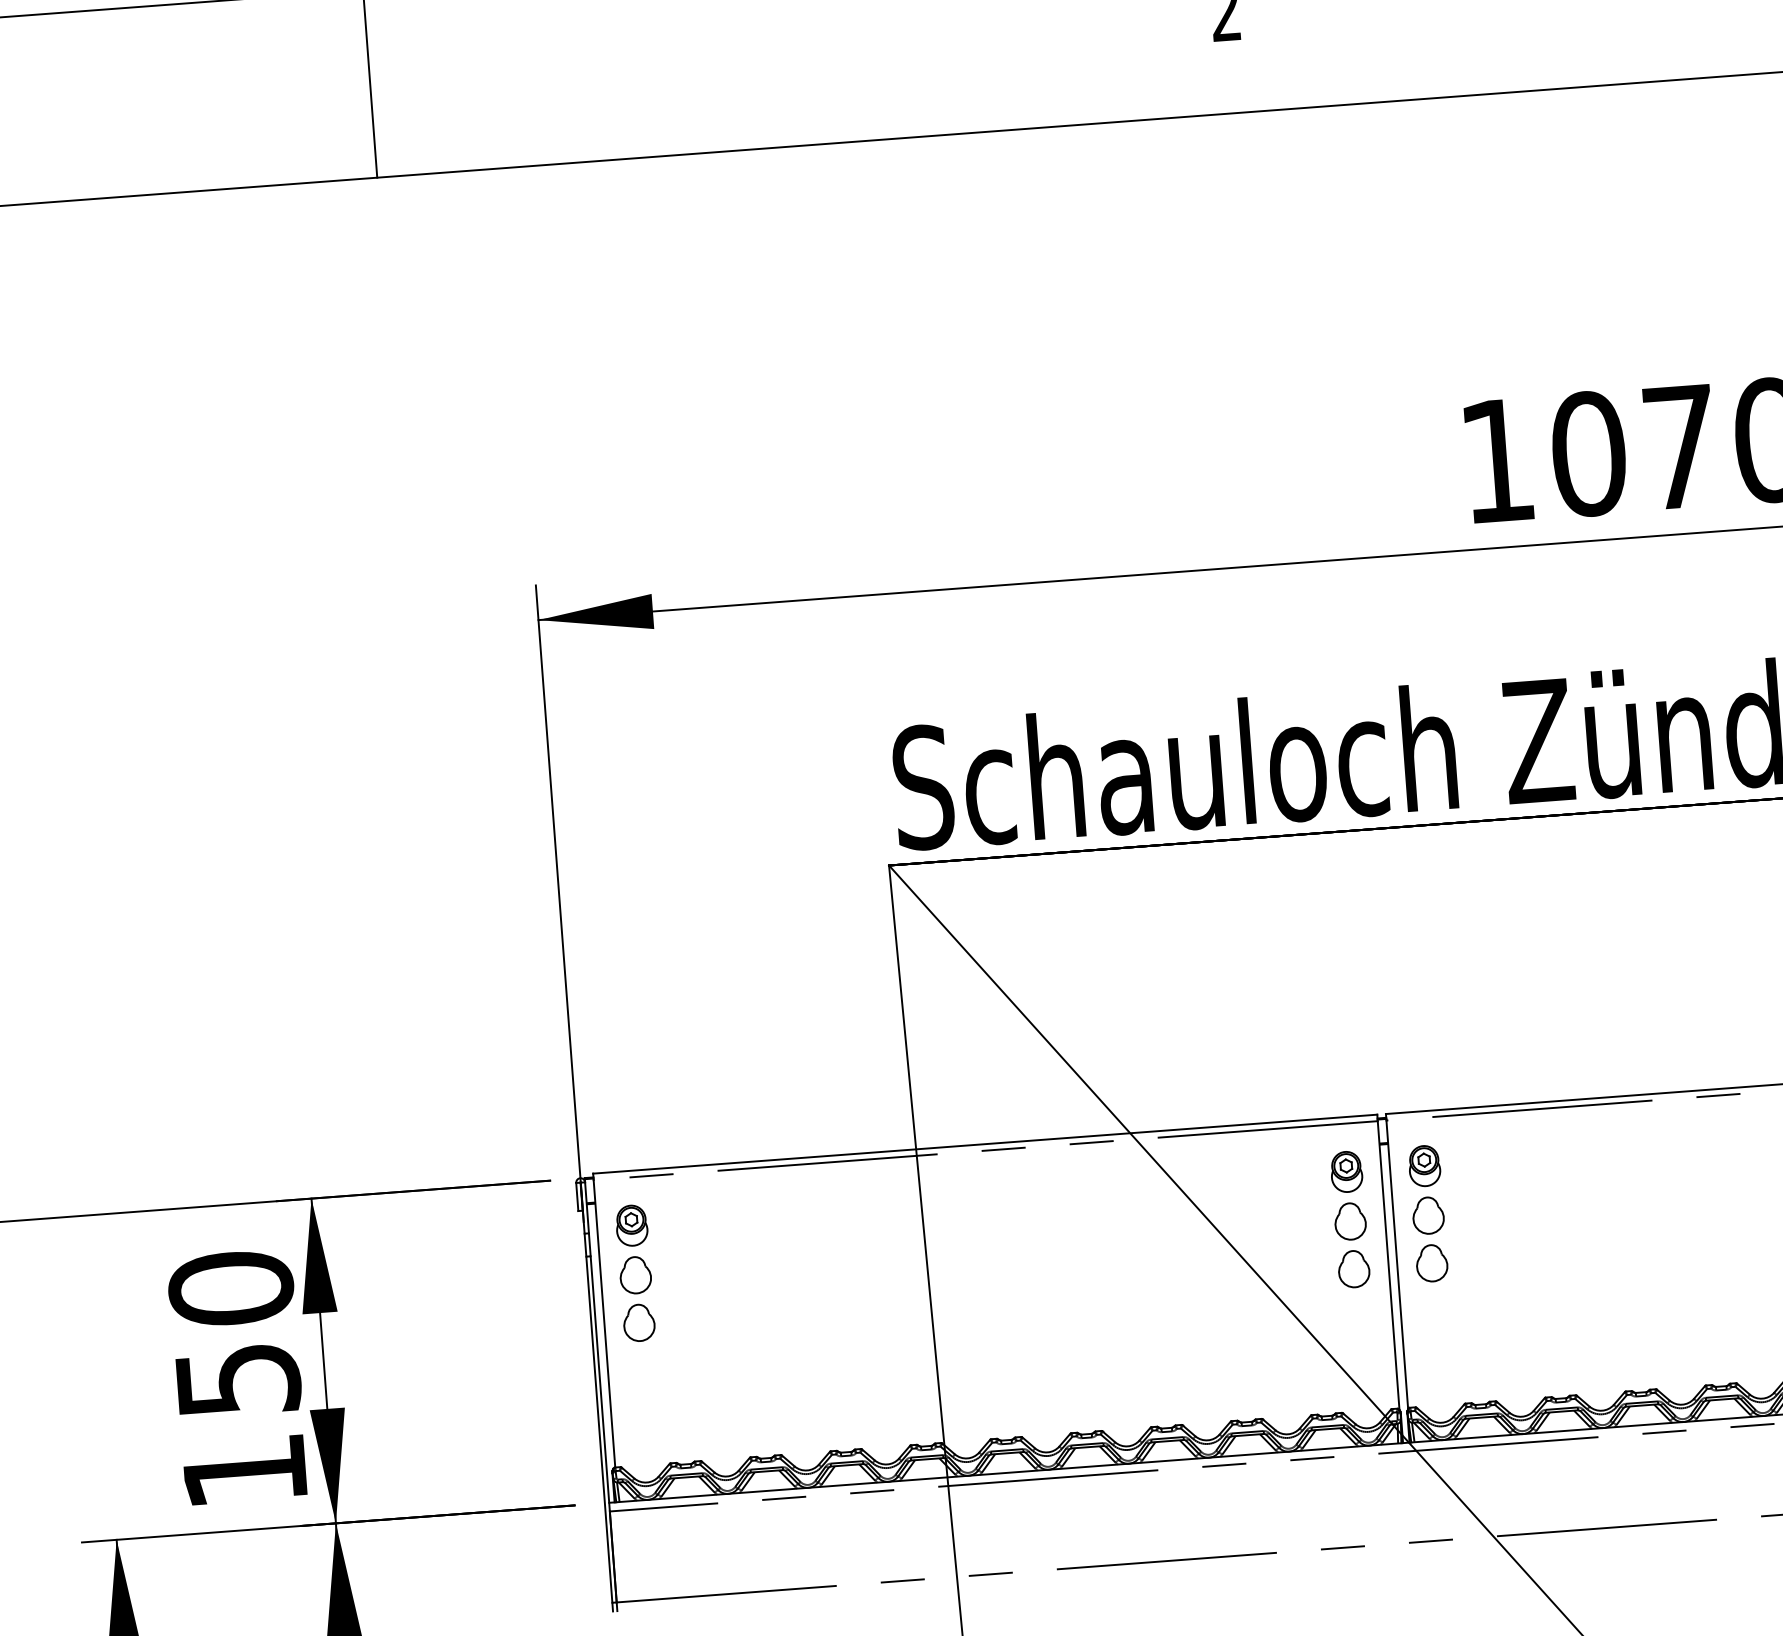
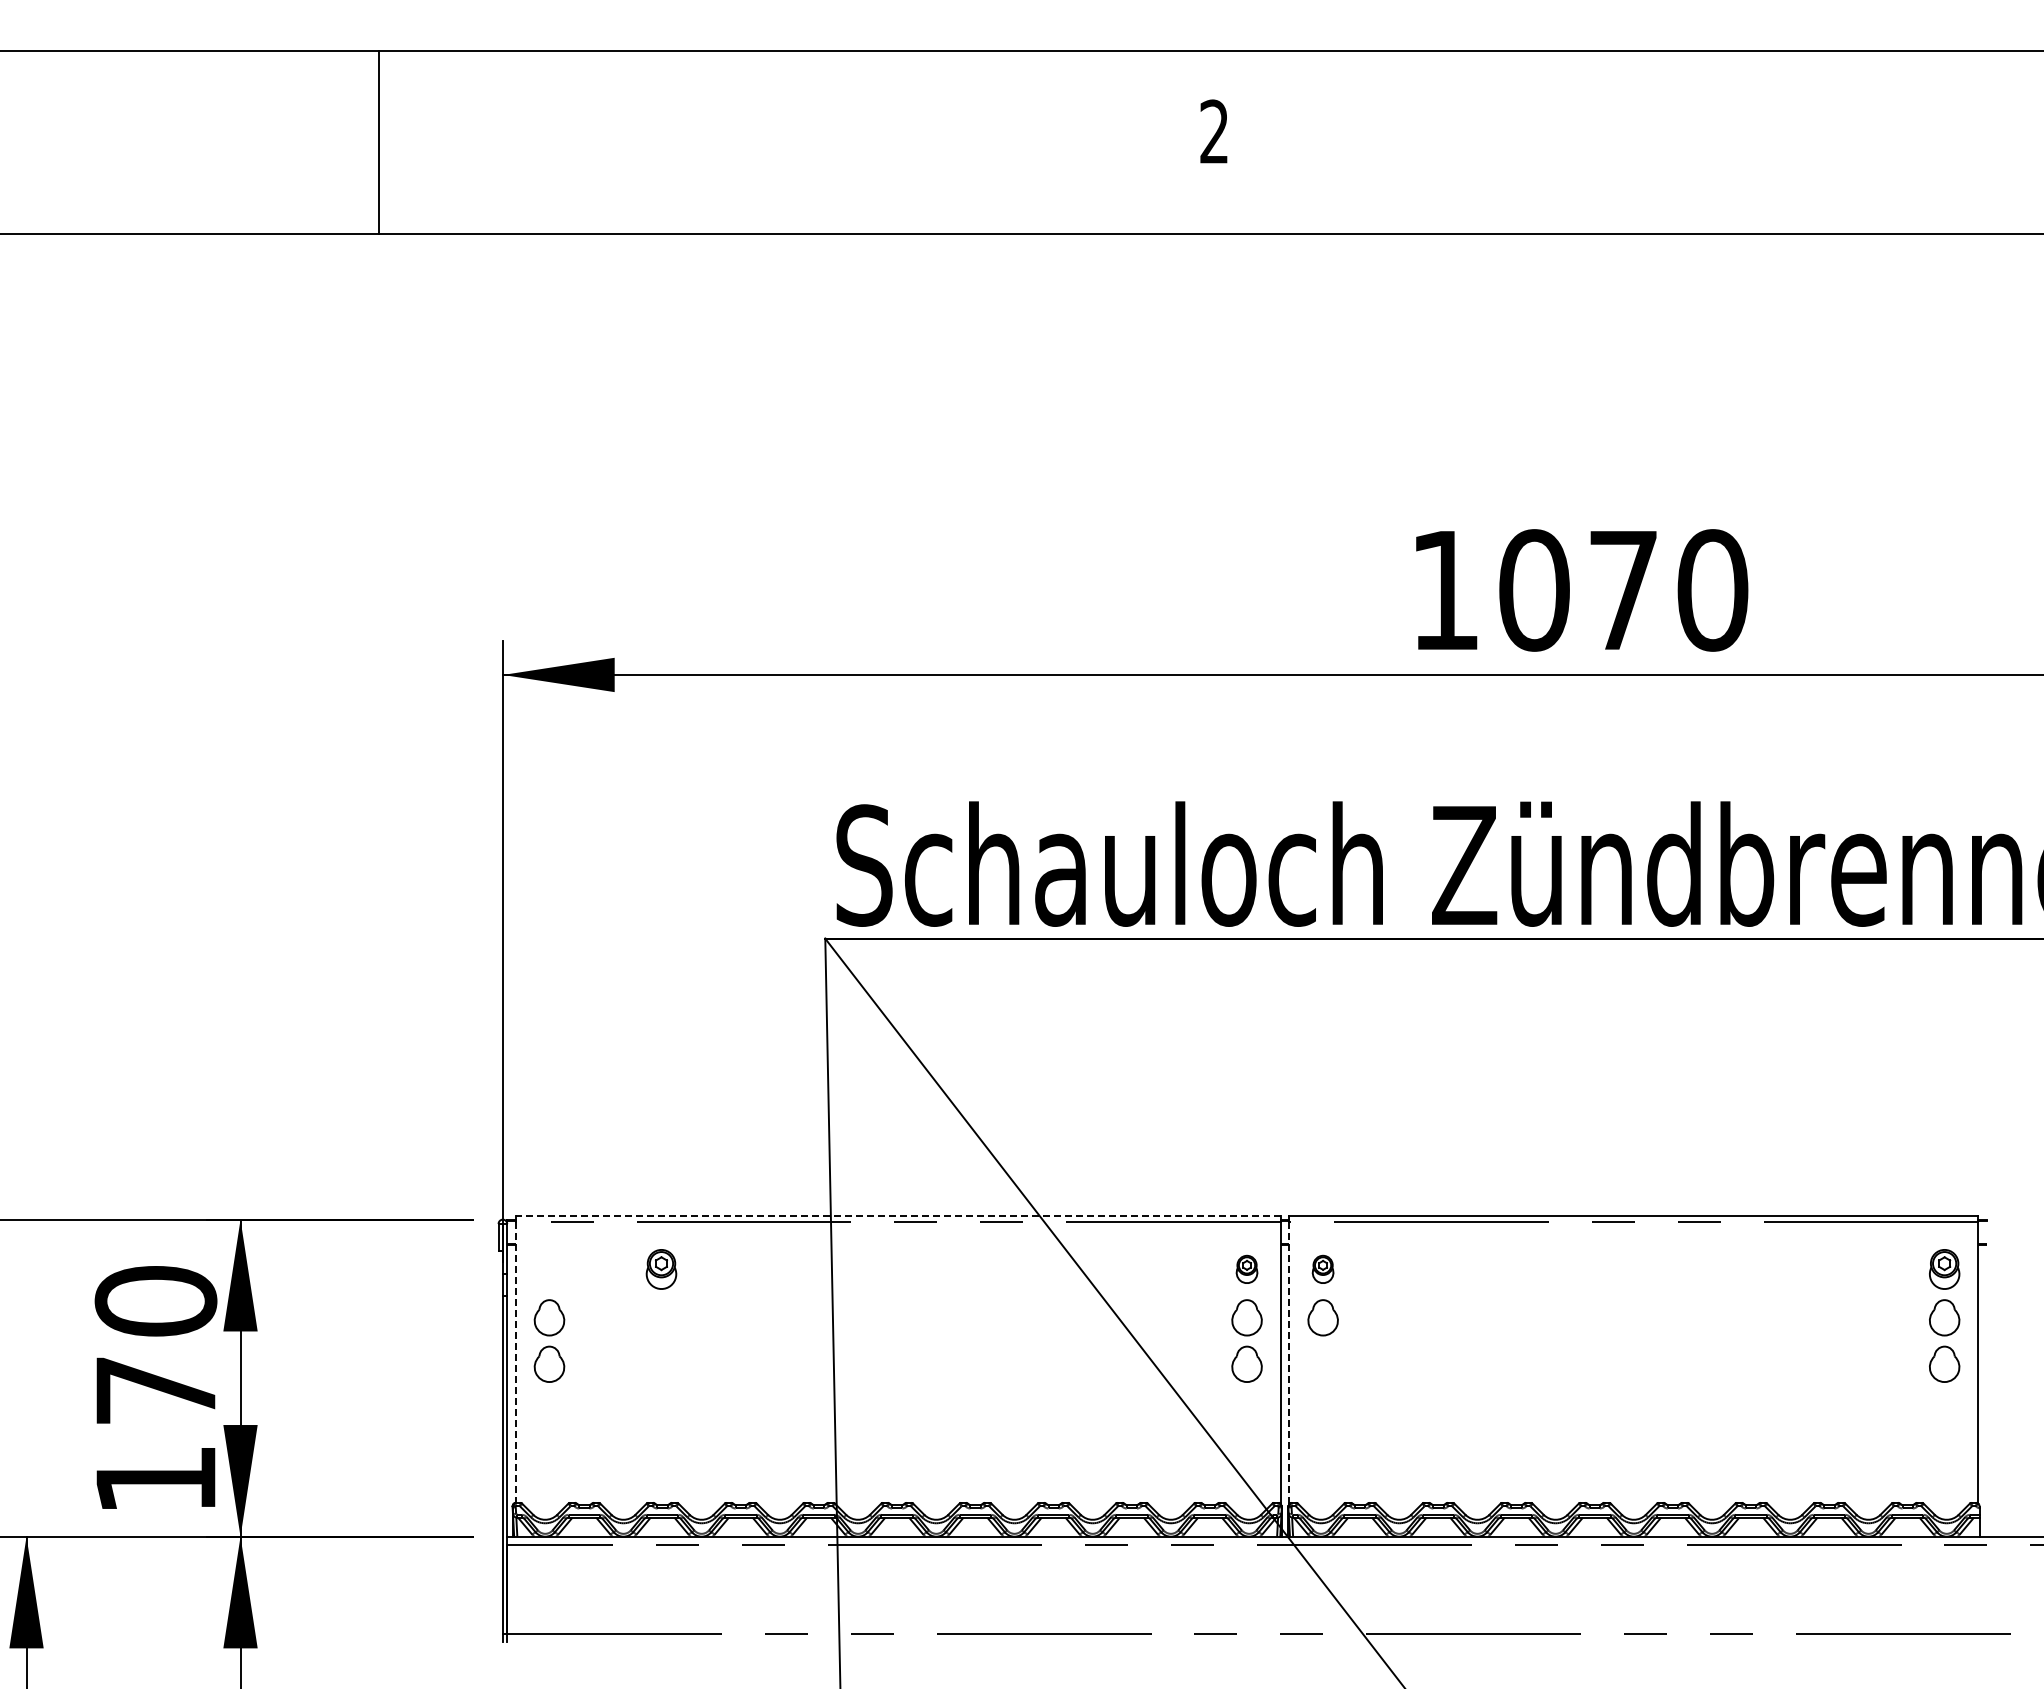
line: (985, 1144) -> (898, 1216), solid -> dashed
part: (1424, 1166) -> (1322, 1269), size x0.7
part: (1346, 1172) -> (1246, 1269), size x0.7
part: (631, 1225) -> (661, 1269), moved
part: (1431, 1262) -> (1322, 1363), removed
line: (1397, 1265) -> (1289, 1363), solid -> dashed
line: (604, 1324) -> (515, 1363), solid -> dashed
text: (238, 1380) -> (156, 1390), 150 -> 170

